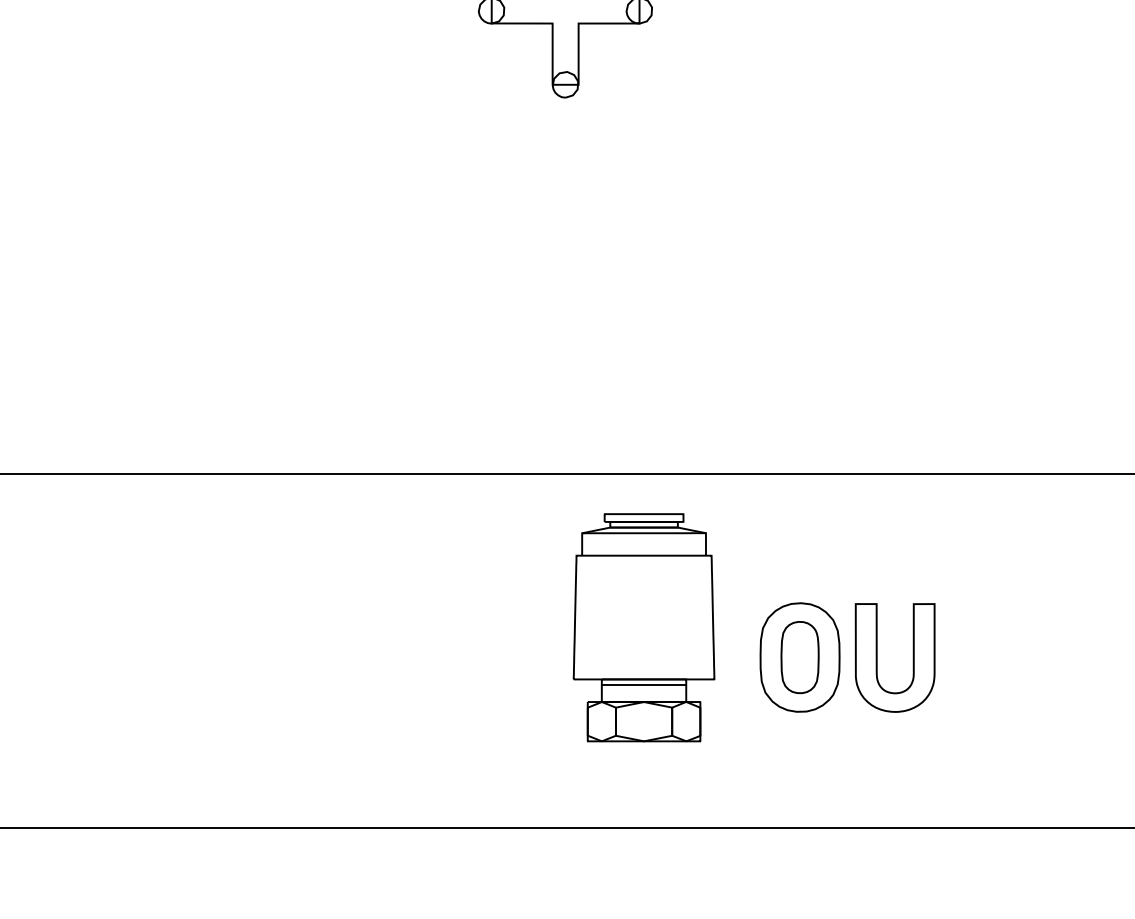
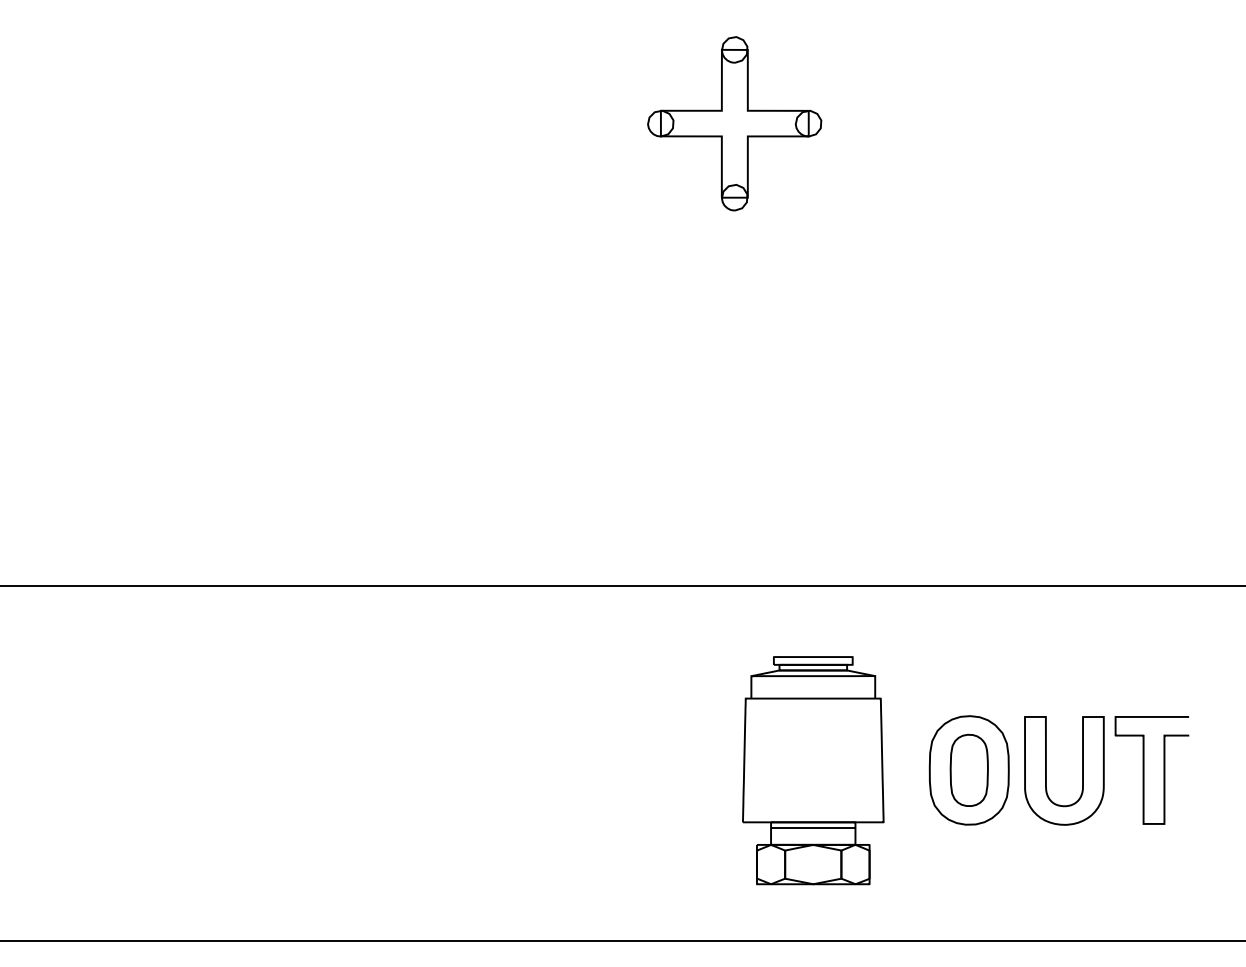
part: (644, 627) -> (813, 770), moved
curve: (975, 657) -> (1144, 770), added

